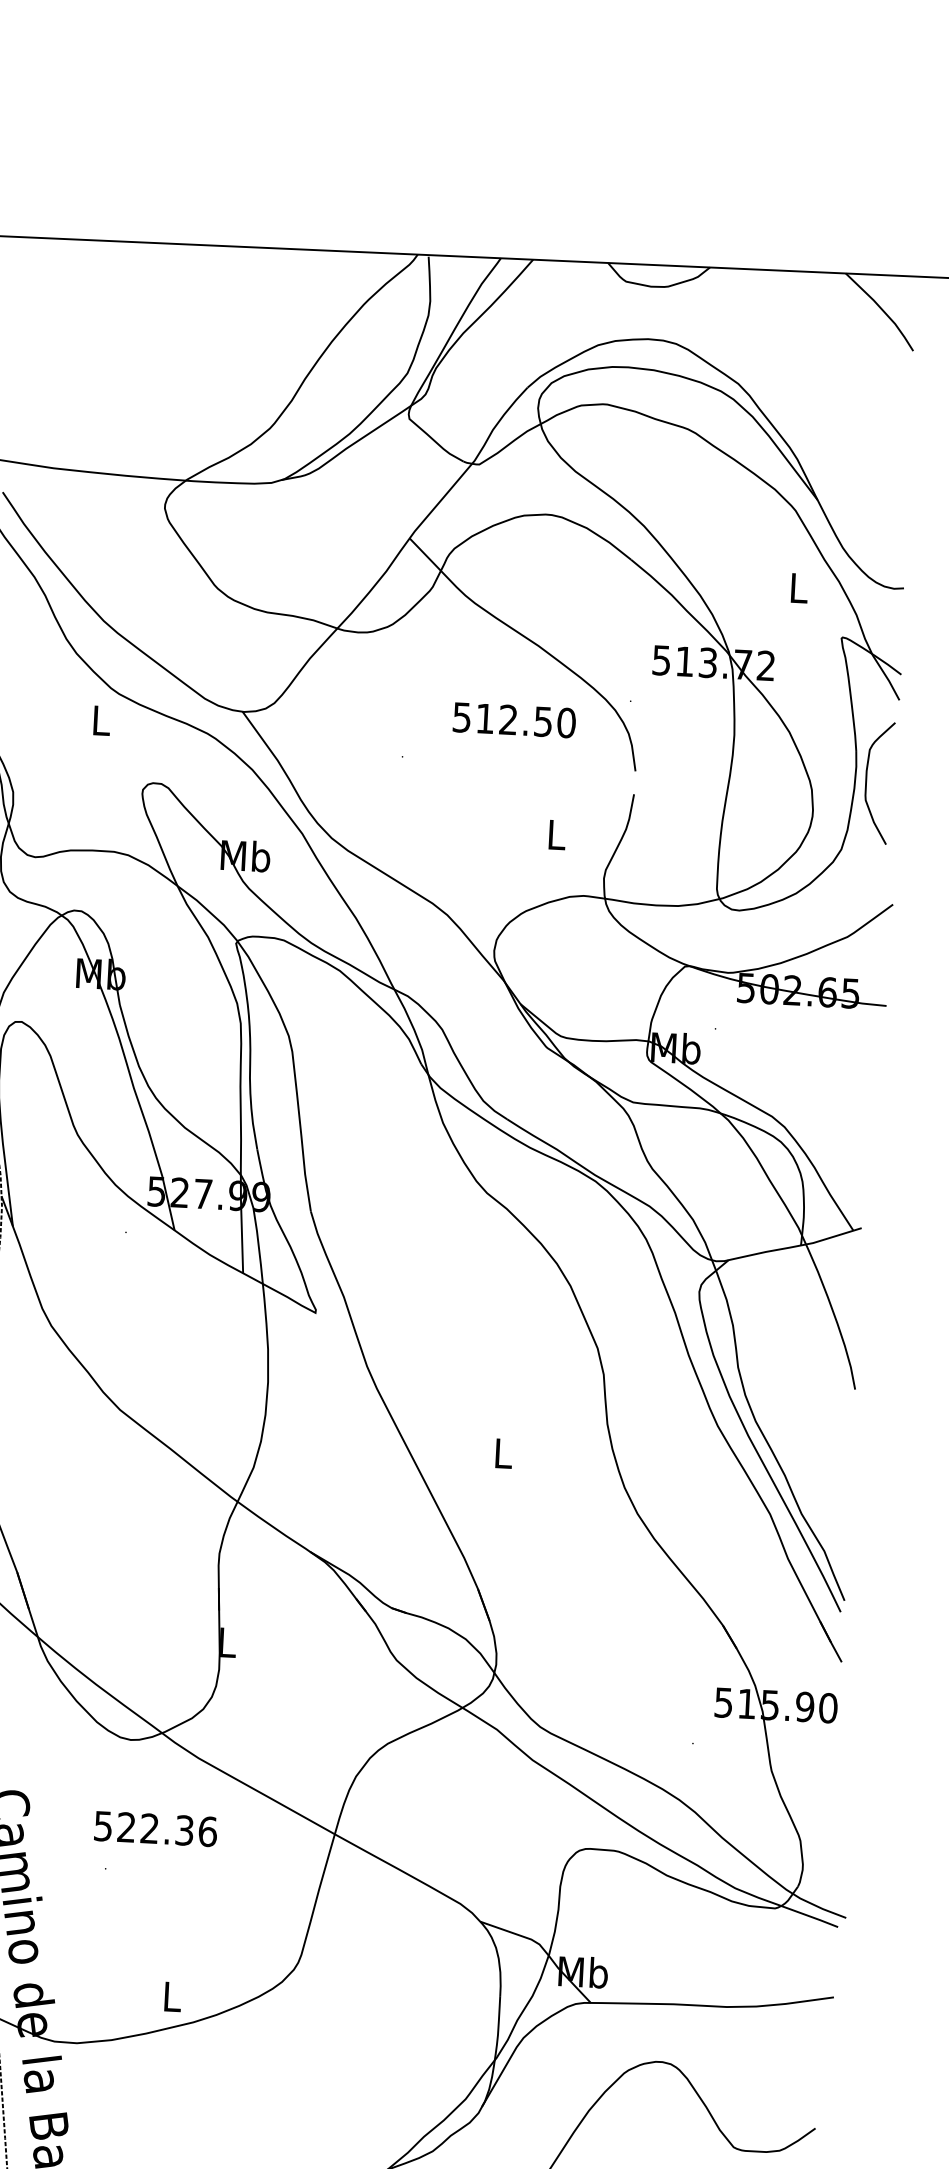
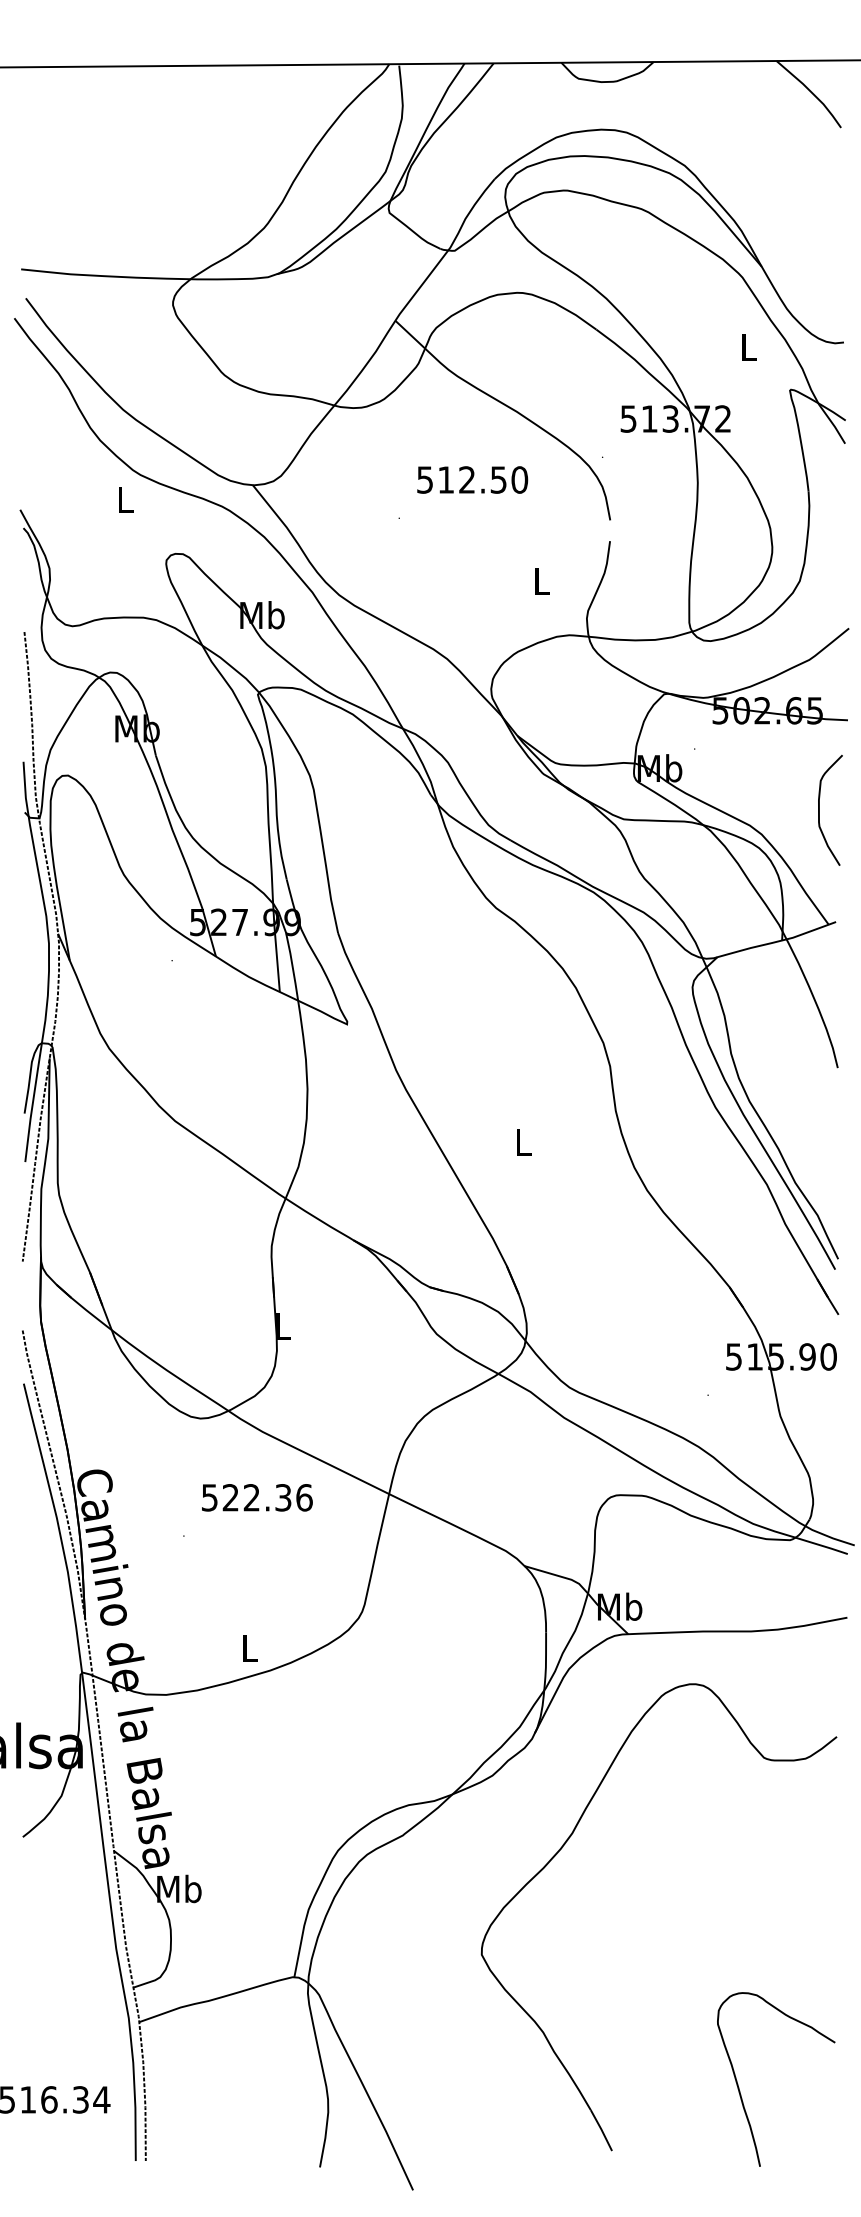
text: (514, 719) -> (472, 479), moved
curve: (866, 781) -> (819, 809), moved
text: (156, 1828) -> (257, 1497), moved

